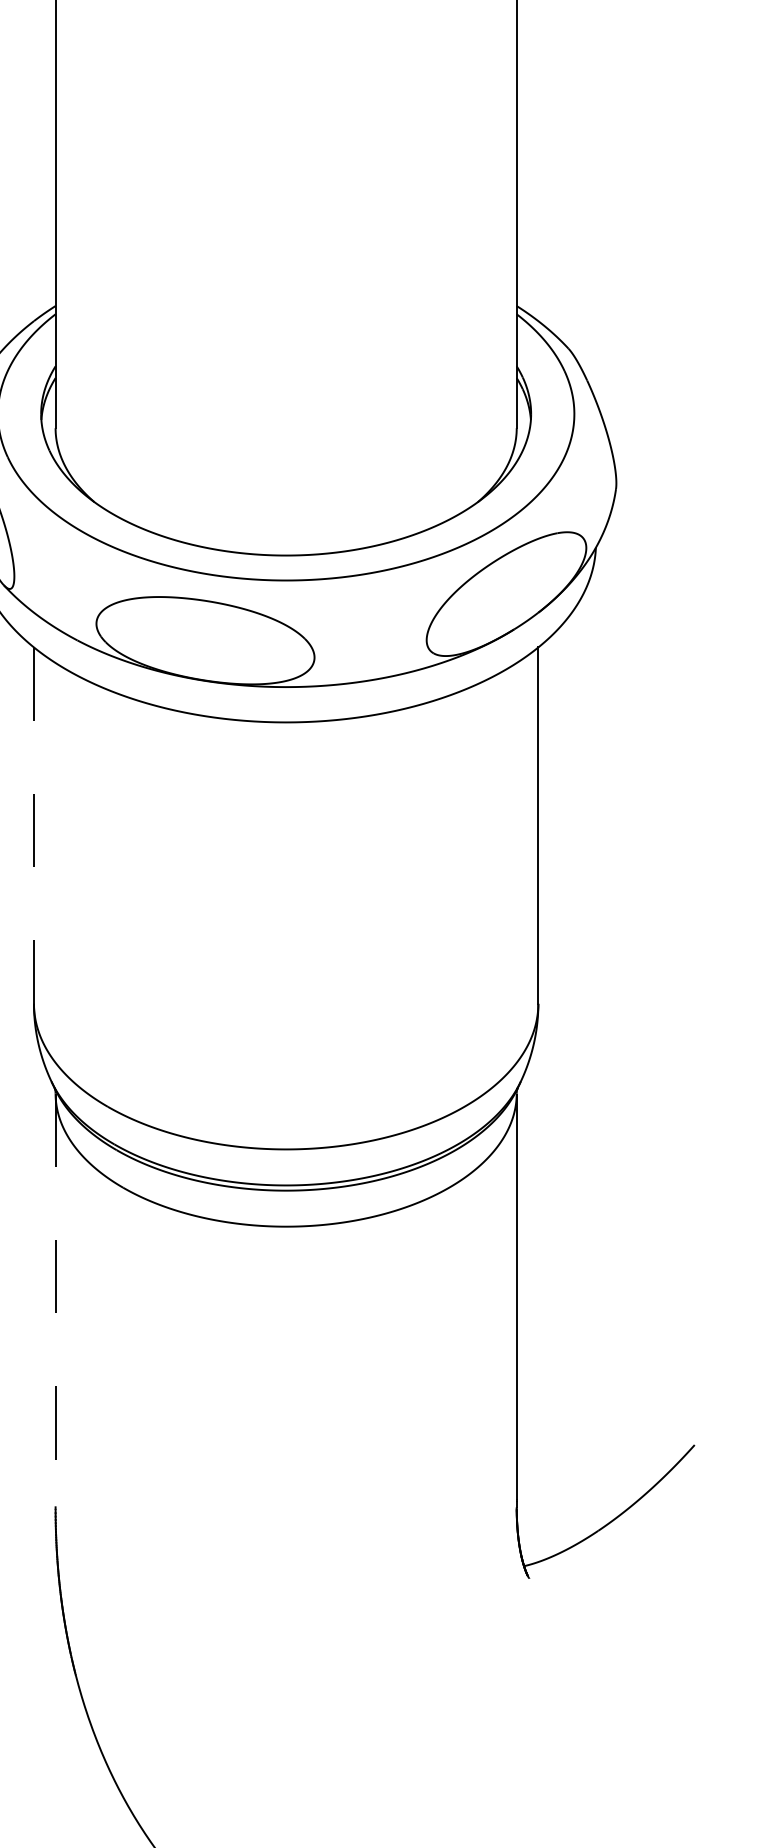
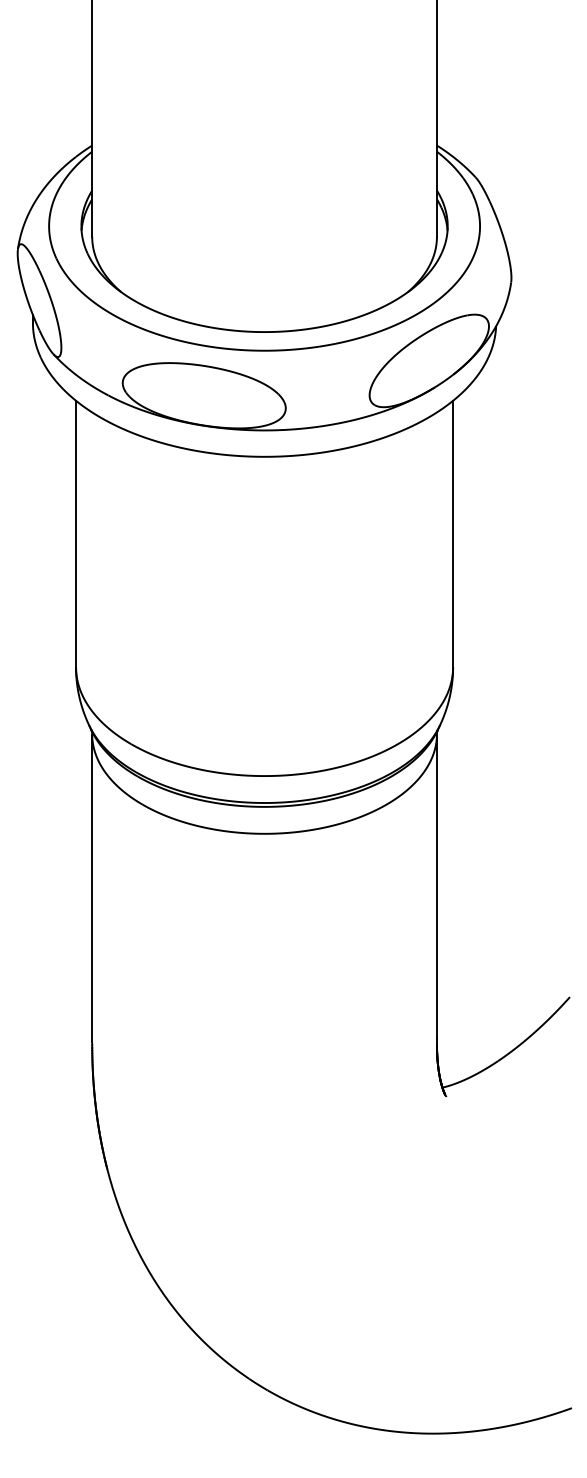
line: (34, 826) -> (76, 534), dashed -> solid
line: (55, 1301) -> (92, 889), dashed -> solid

